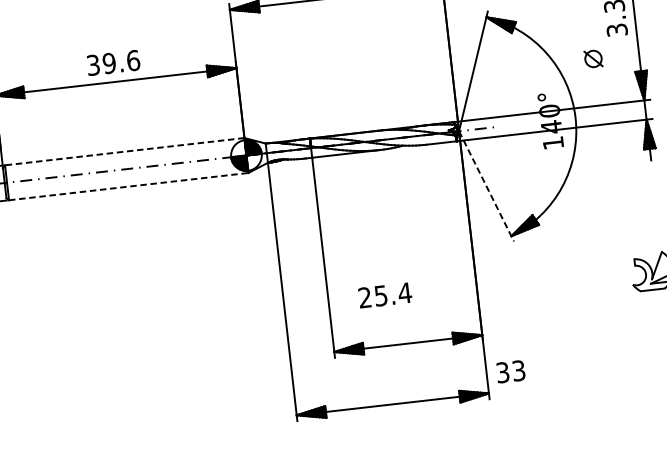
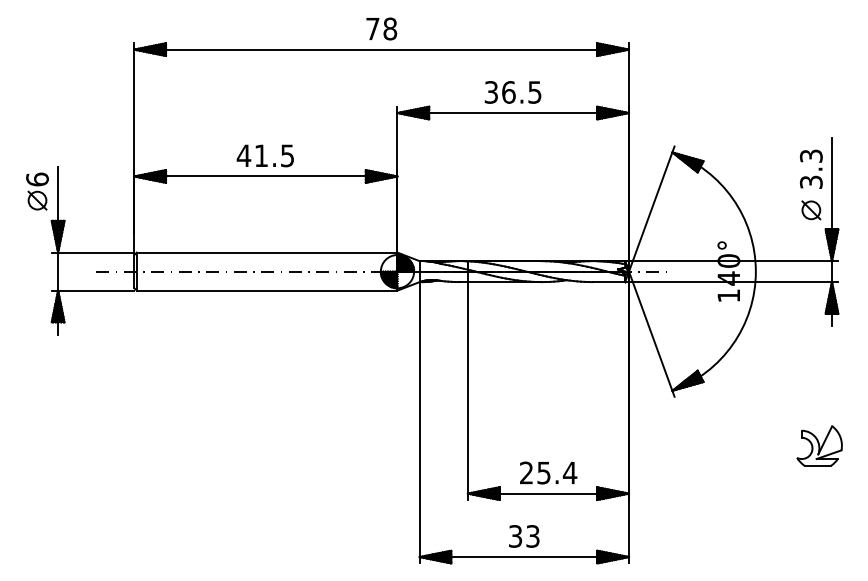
part: (593, 59) -> (811, 210), moved
text: (113, 62) -> (265, 155), 39.6 -> 41.5
line: (124, 151) -> (266, 252), dashed -> solid
line: (129, 186) -> (267, 290), dashed -> solid
line: (486, 186) -> (651, 334), dashed -> solid
text: (385, 294) -> (548, 472), moved
text: (511, 371) -> (524, 536), moved

